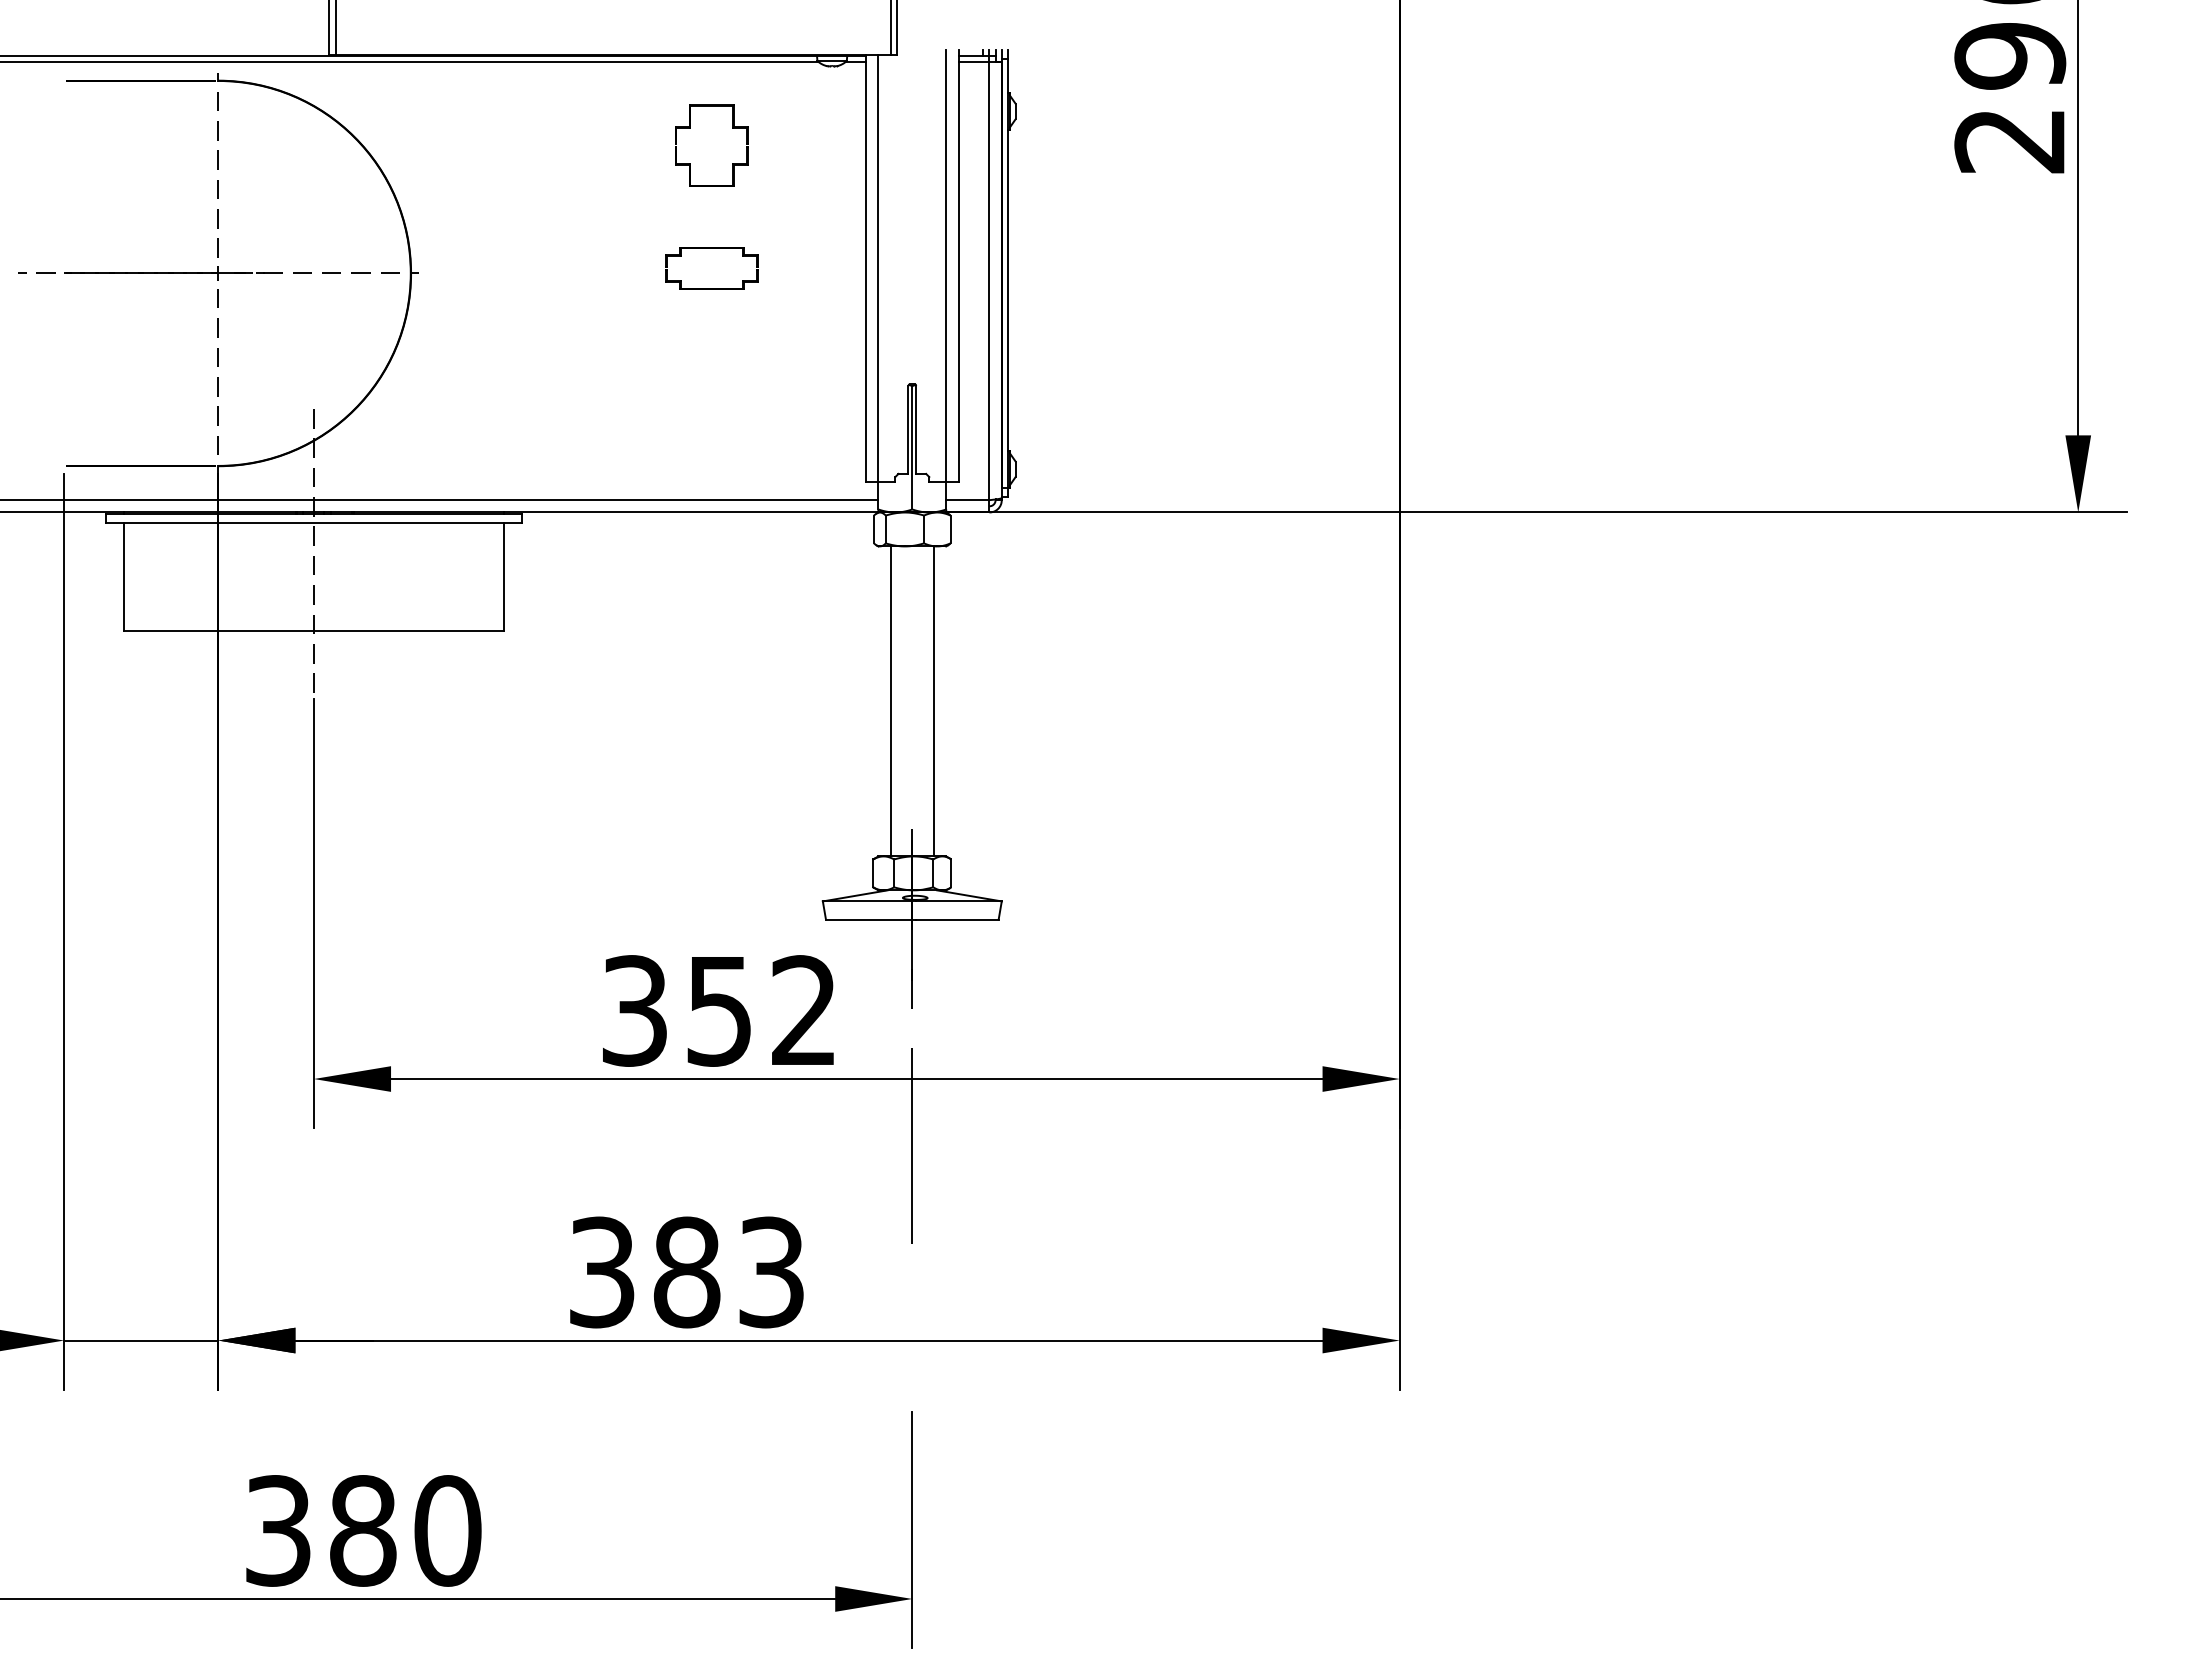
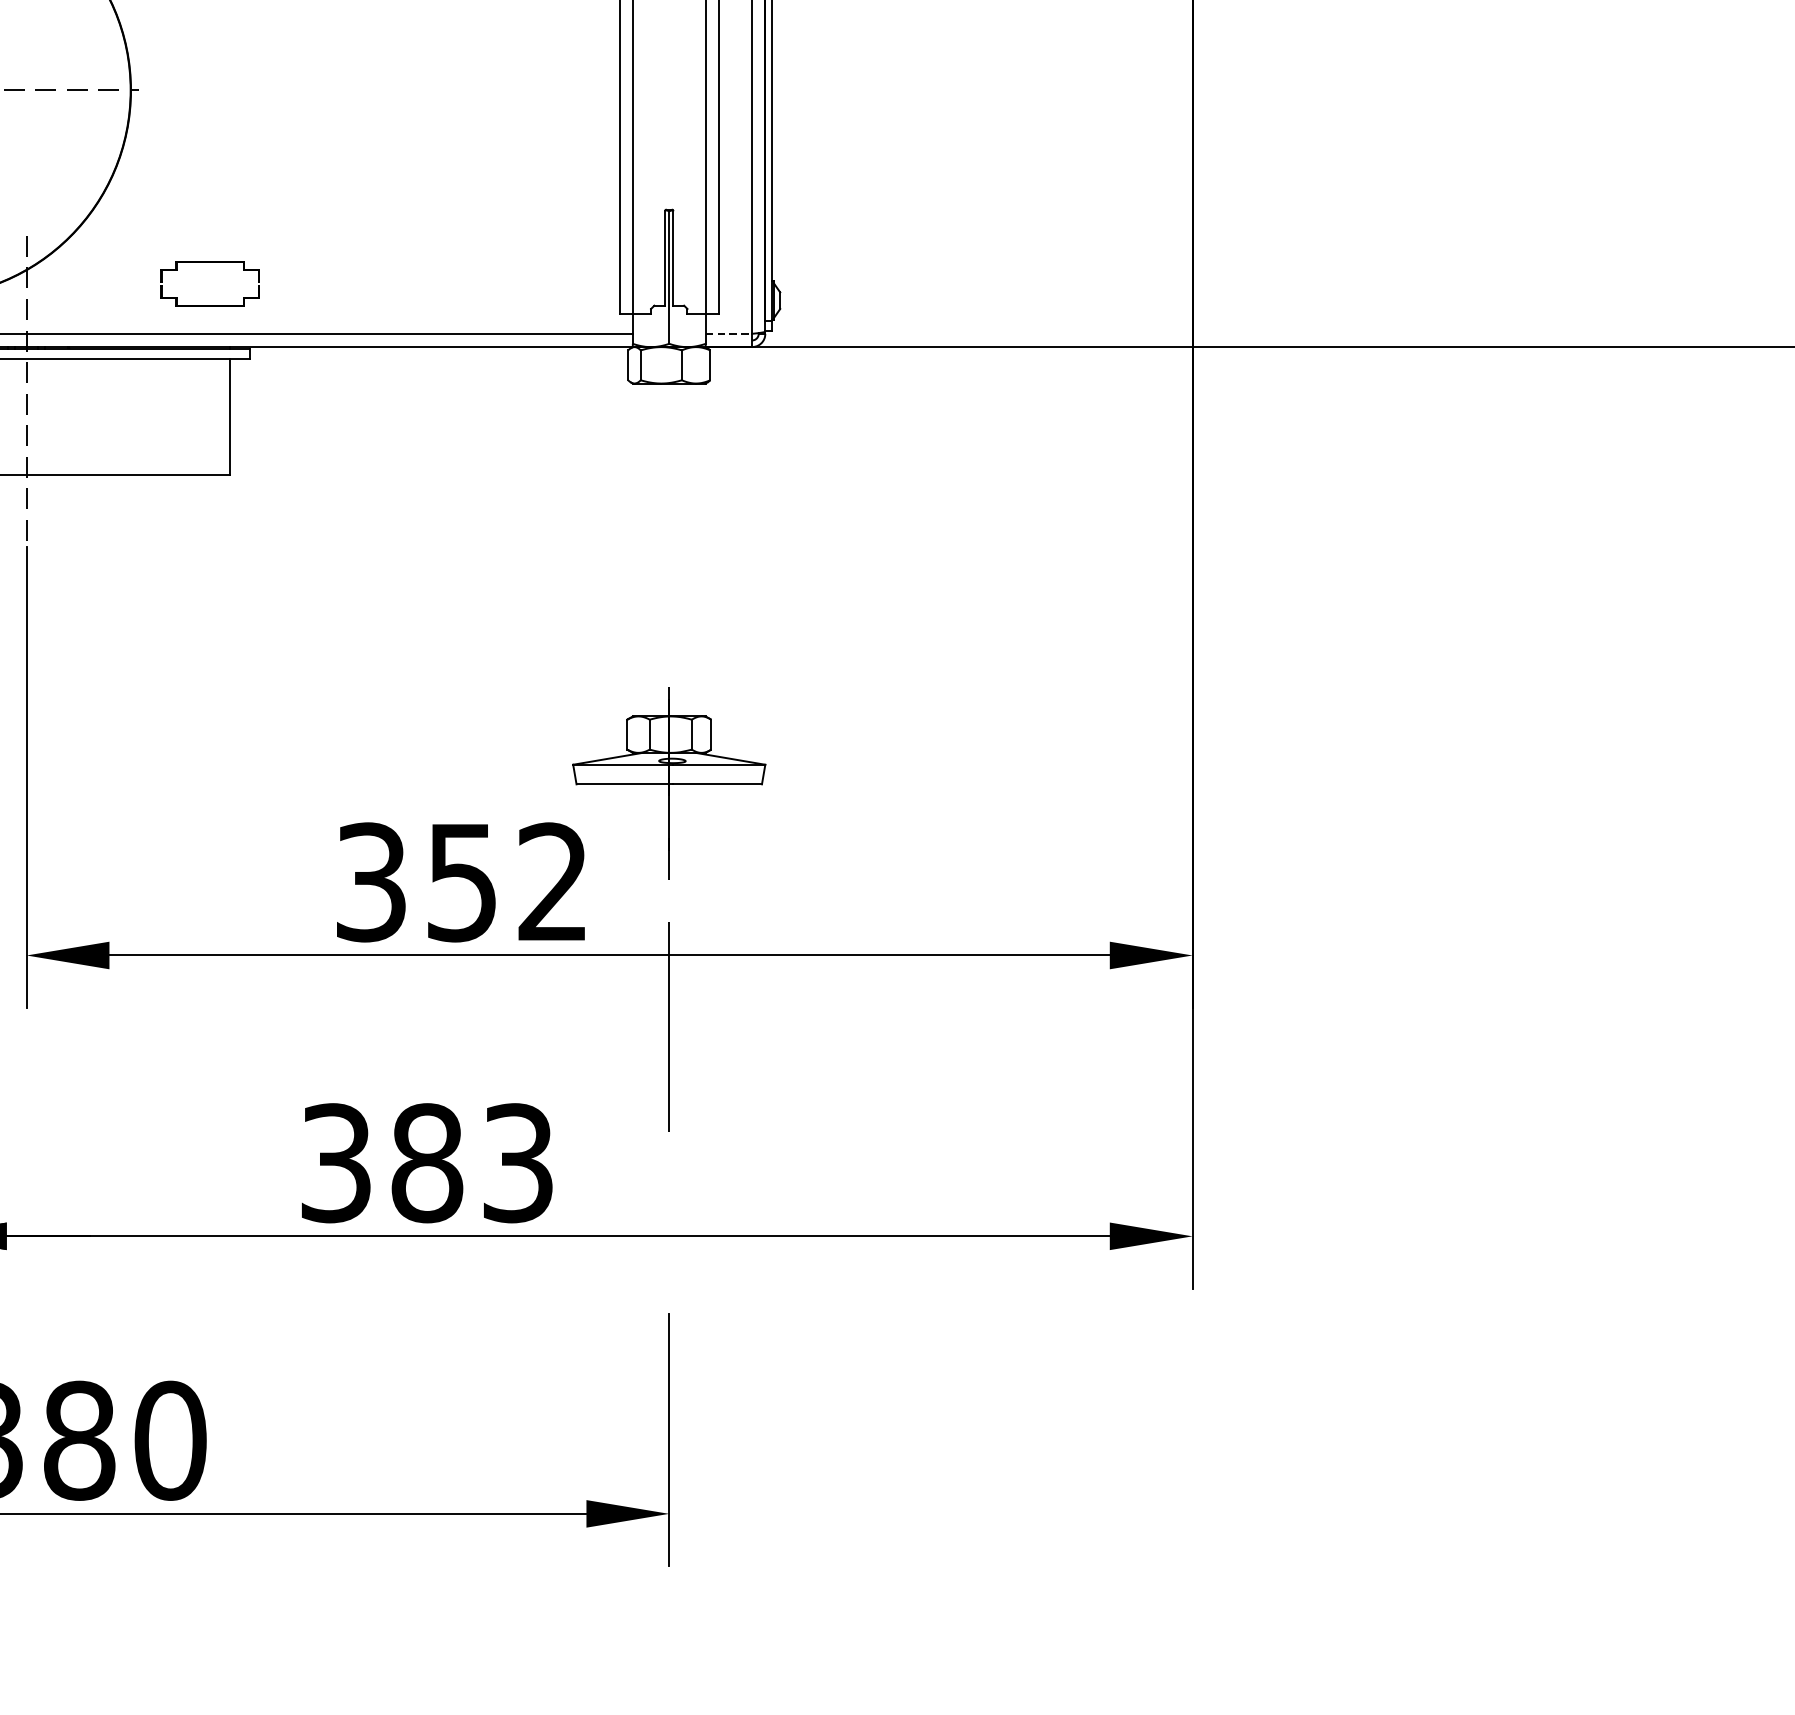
part: (711, 248) -> (209, 262), moved
line: (967, 500) -> (728, 334), solid -> dashed
line: (890, 701) -> (645, 550), removed
line: (933, 701) -> (692, 550), removed

